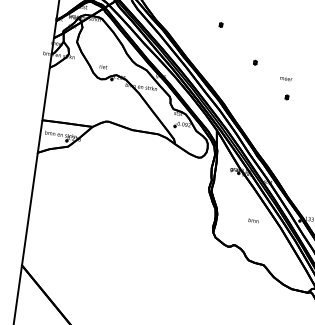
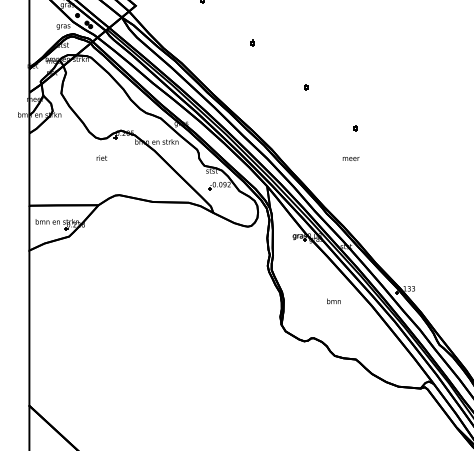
text: (103, 66) -> (101, 157), moved
text: (285, 78) -> (350, 158), moved

